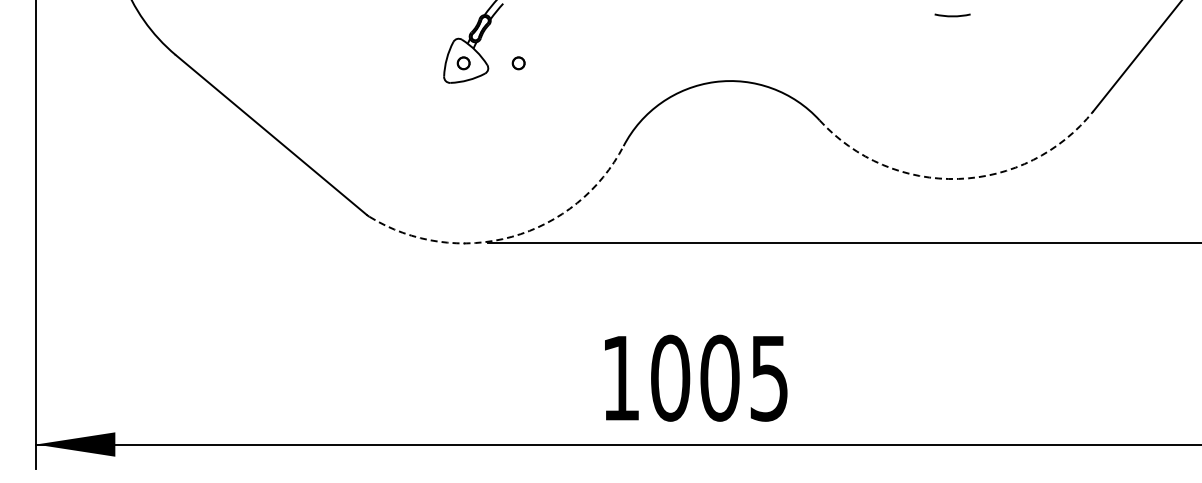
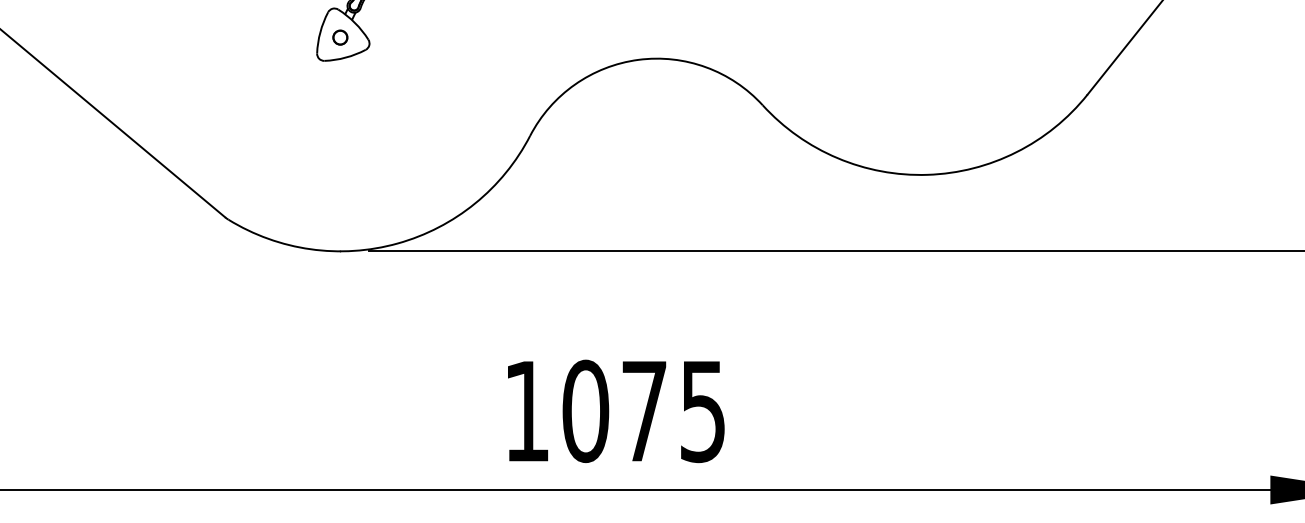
circle: (518, 63) -> (405, 37), removed
arc: (958, 178) -> (927, 174), dashed -> solid
arc: (511, 236) -> (397, 243), dashed -> solid
text: (719, 377) -> (643, 410), 1005 -> 1075

